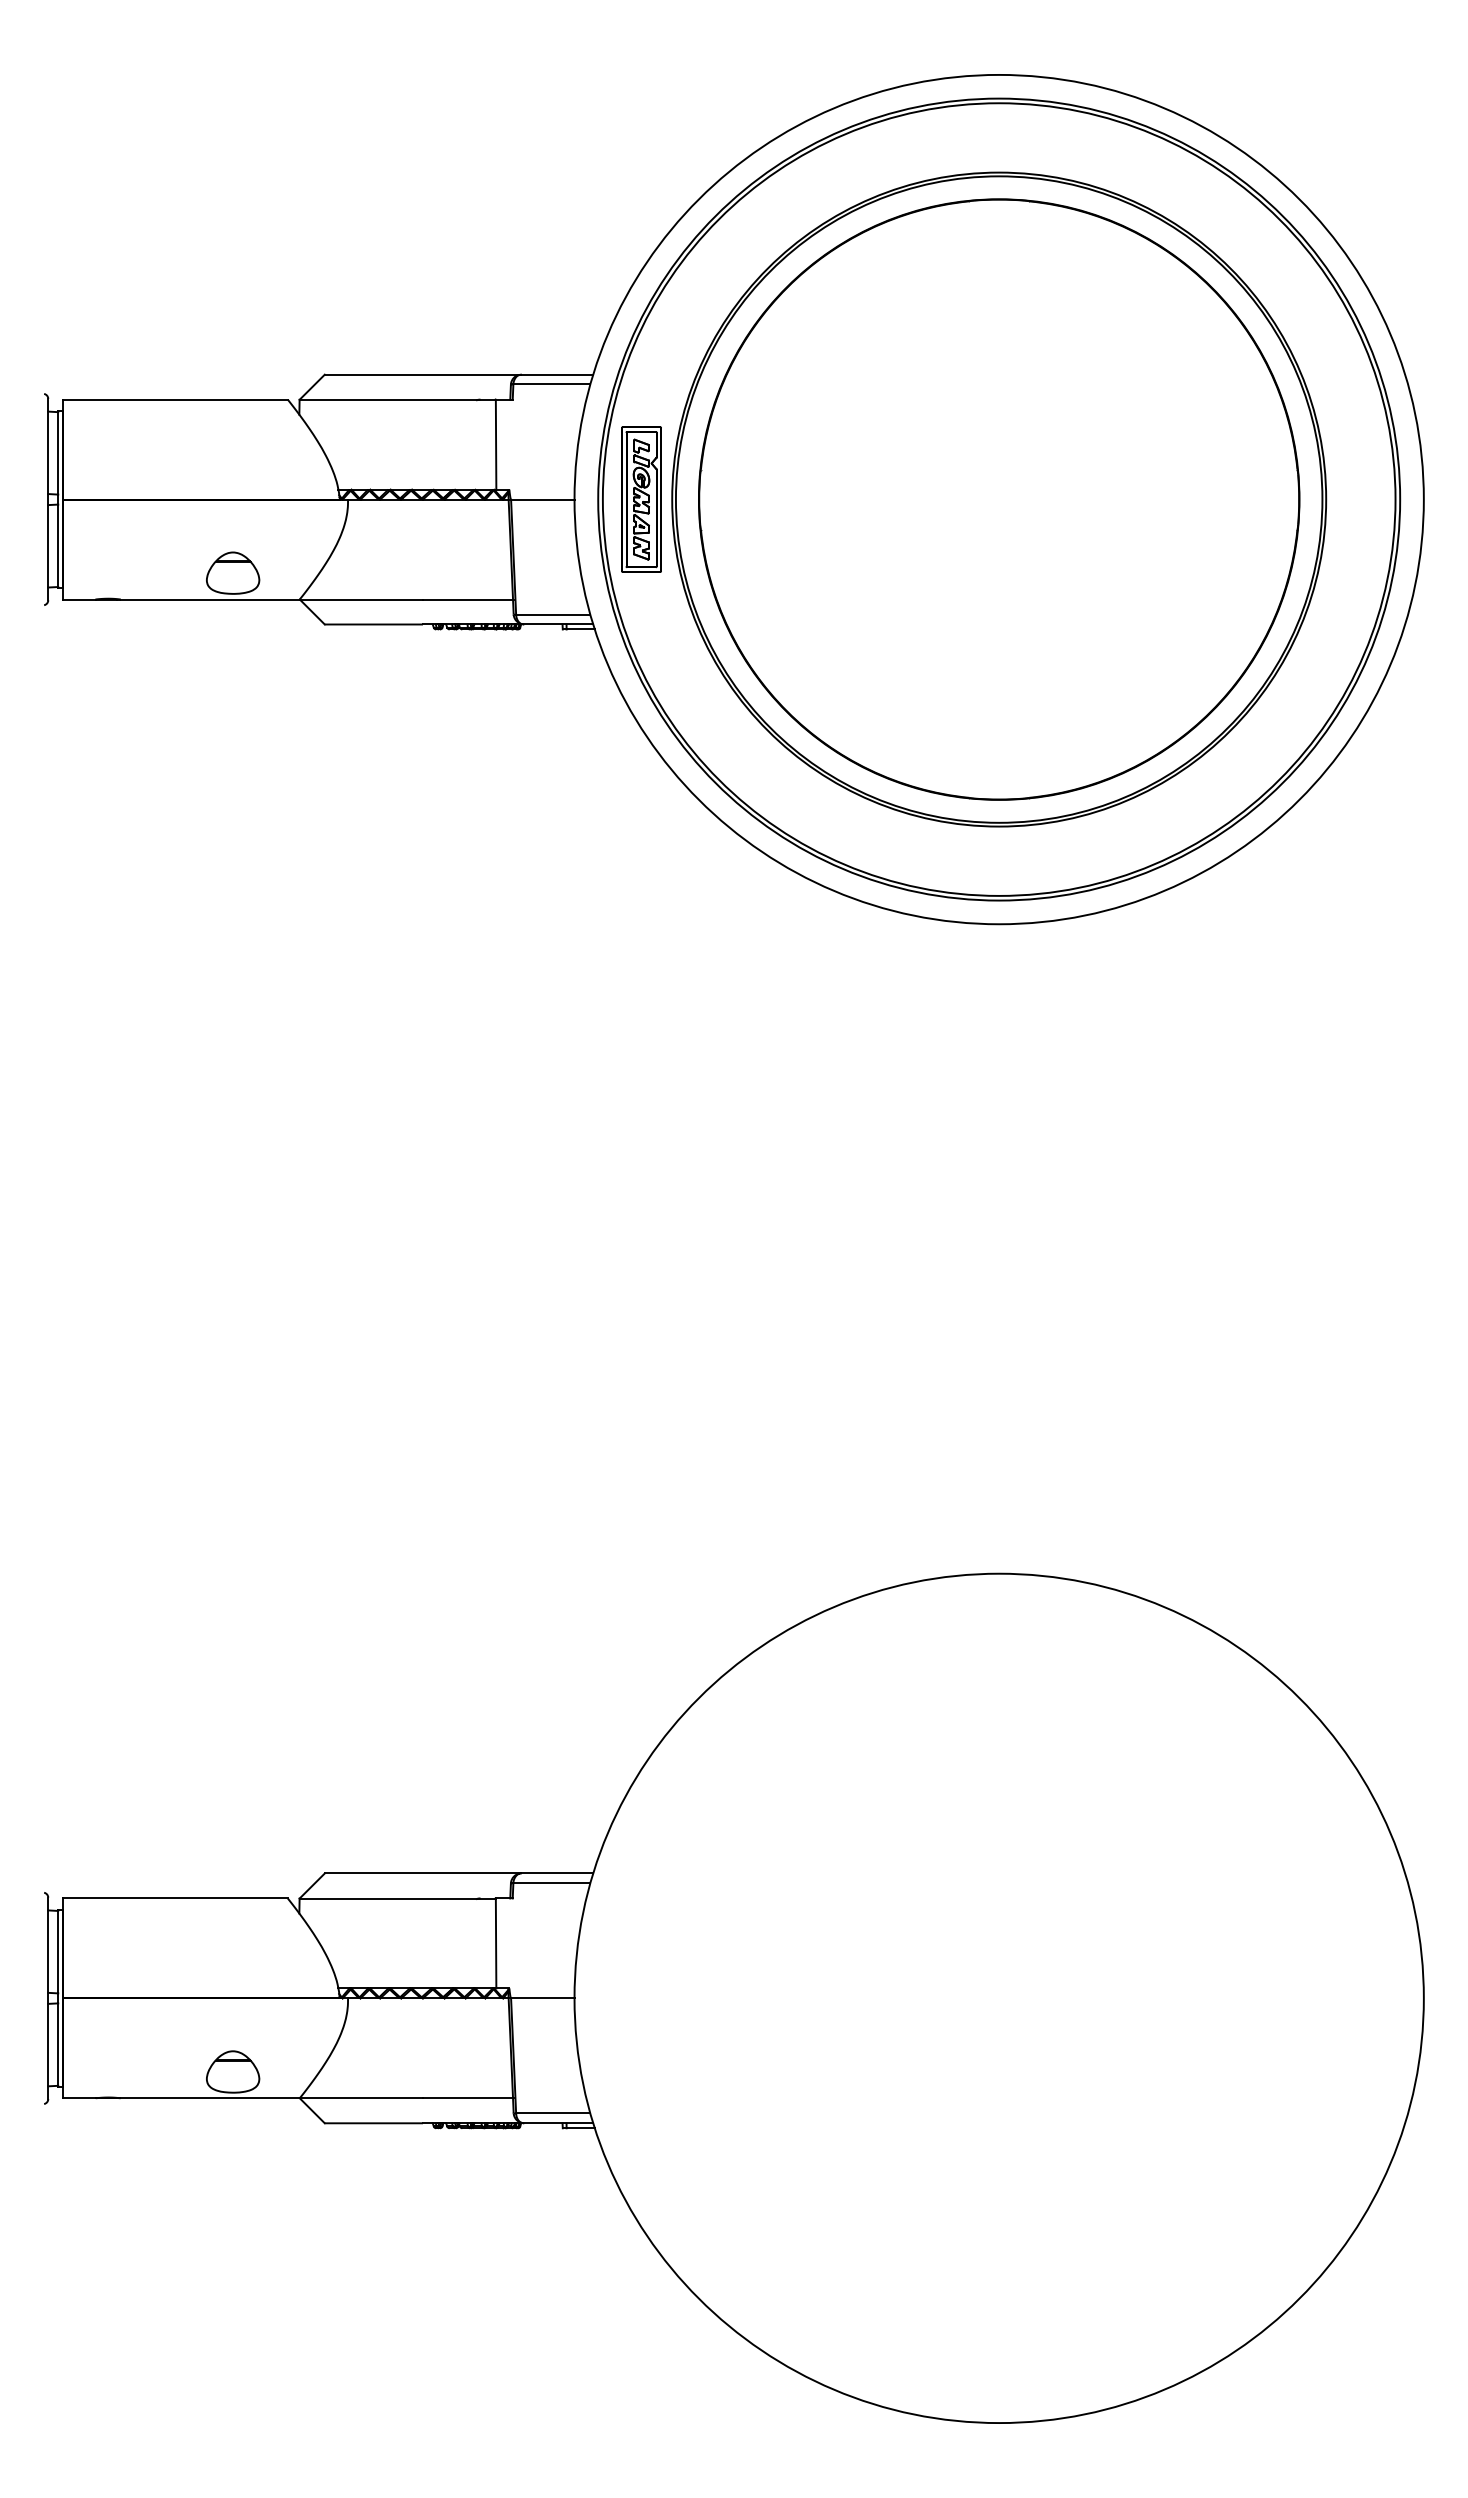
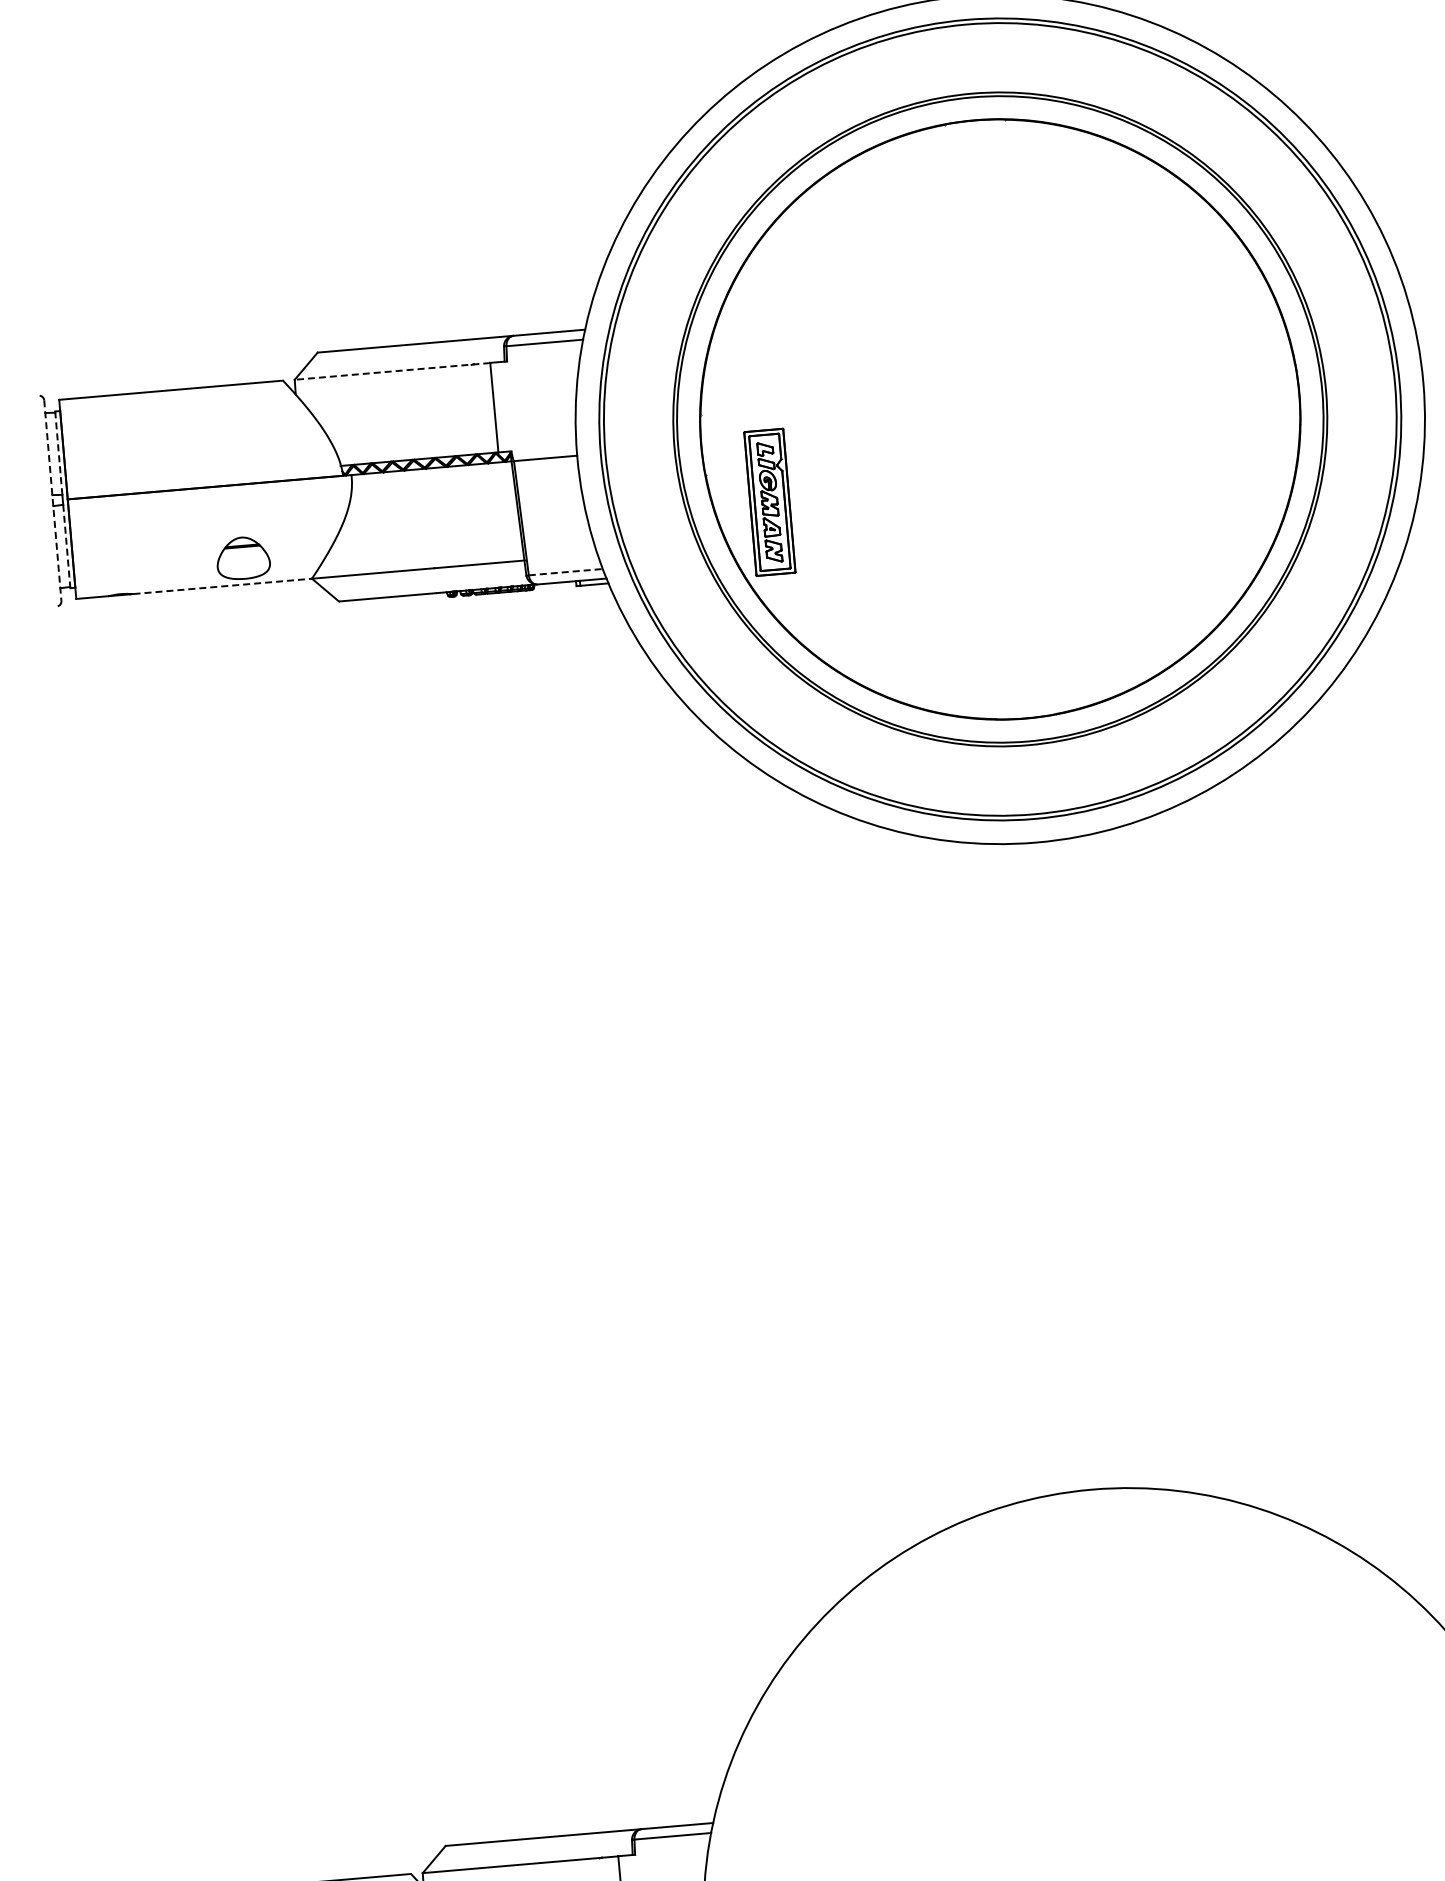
line: (397, 399) -> (392, 371), solid -> dashed
line: (58, 452) -> (59, 452), solid -> dashed
line: (48, 499) -> (53, 500), solid -> dashed
part: (641, 499) -> (769, 502), moved
line: (58, 546) -> (67, 546), solid -> dashed
line: (210, 599) -> (223, 586), solid -> dashed
line: (553, 614) -> (566, 572), solid -> dashed

